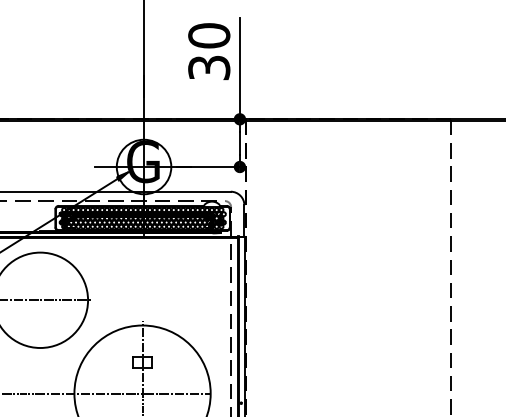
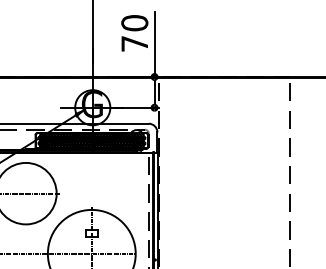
text: (208, 67) -> (134, 43), 30 -> 70

